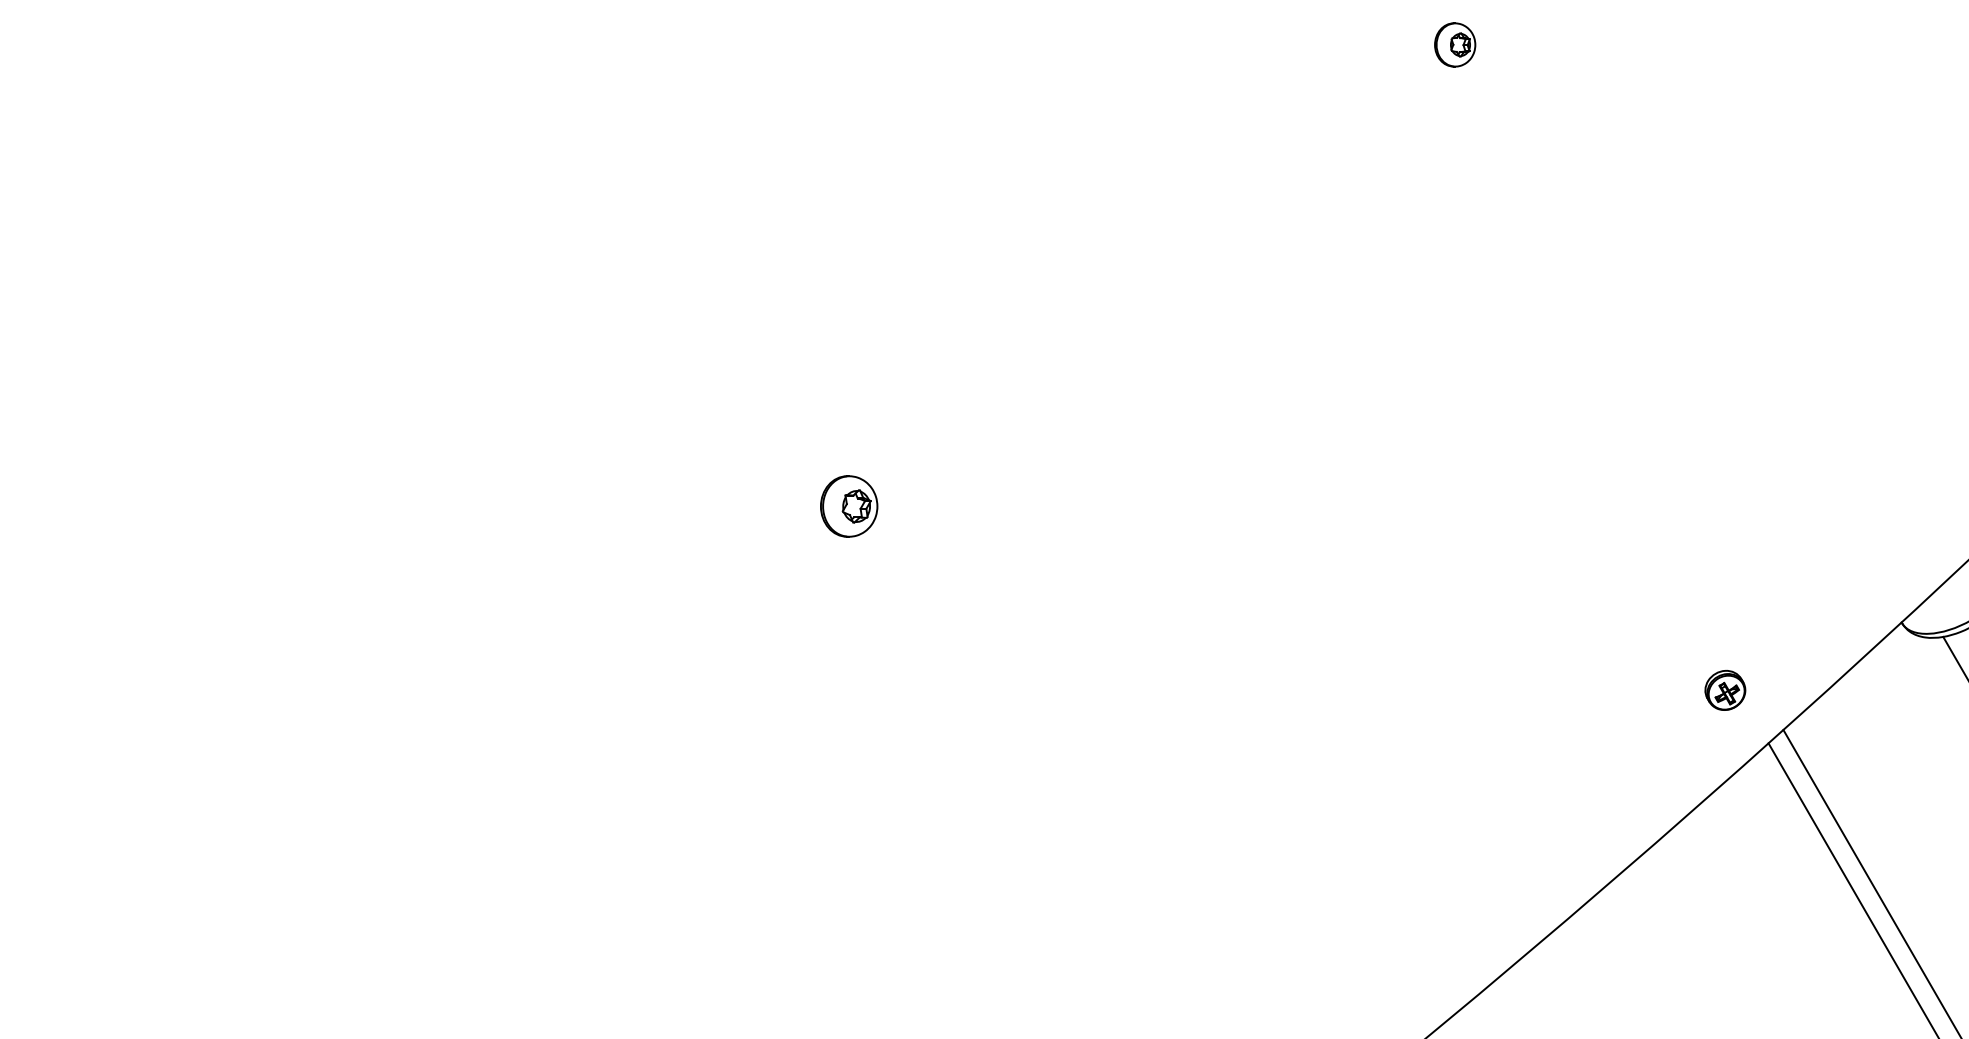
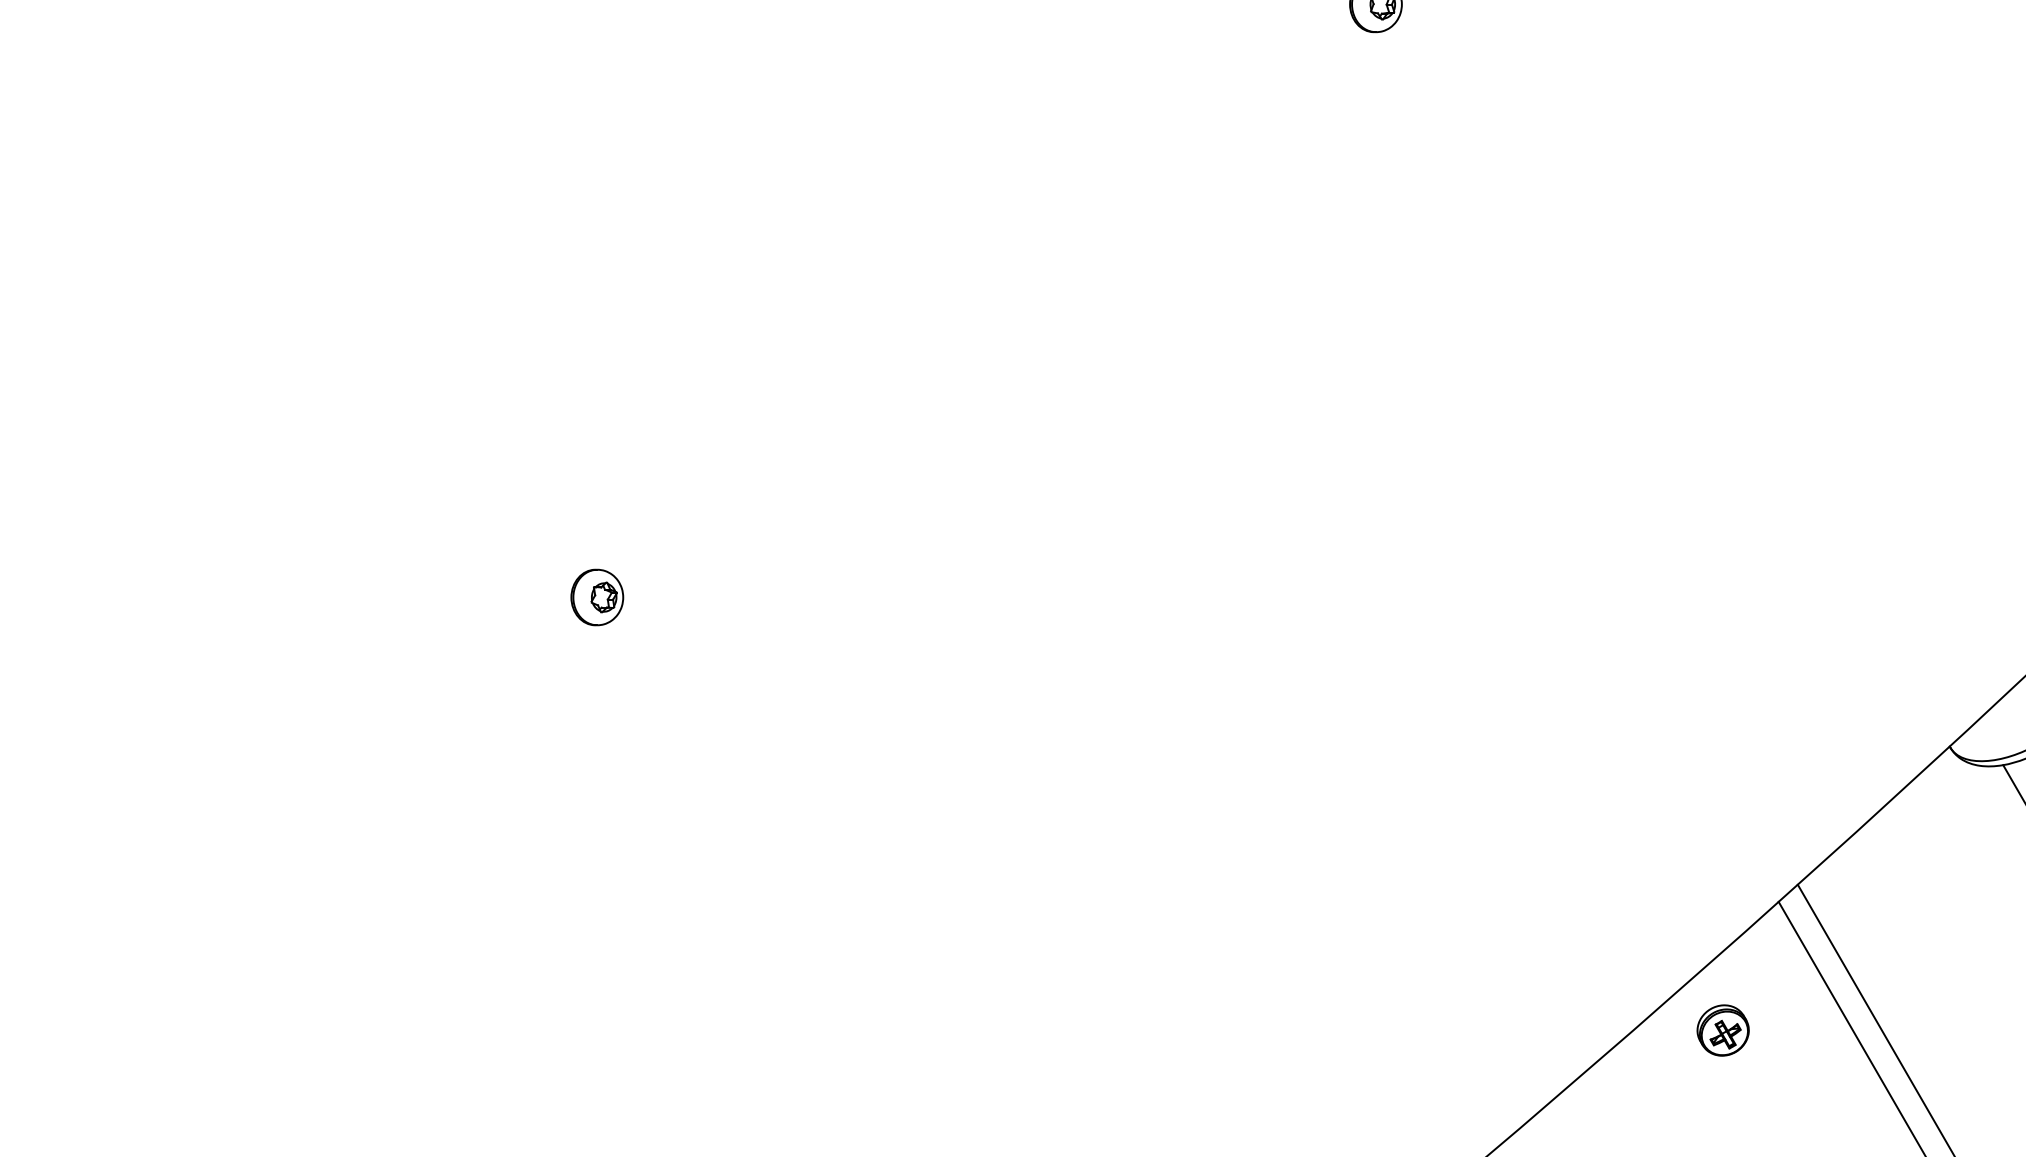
part: (849, 506) -> (597, 597), size x0.71
part: (1725, 690) -> (1723, 1030), moved

